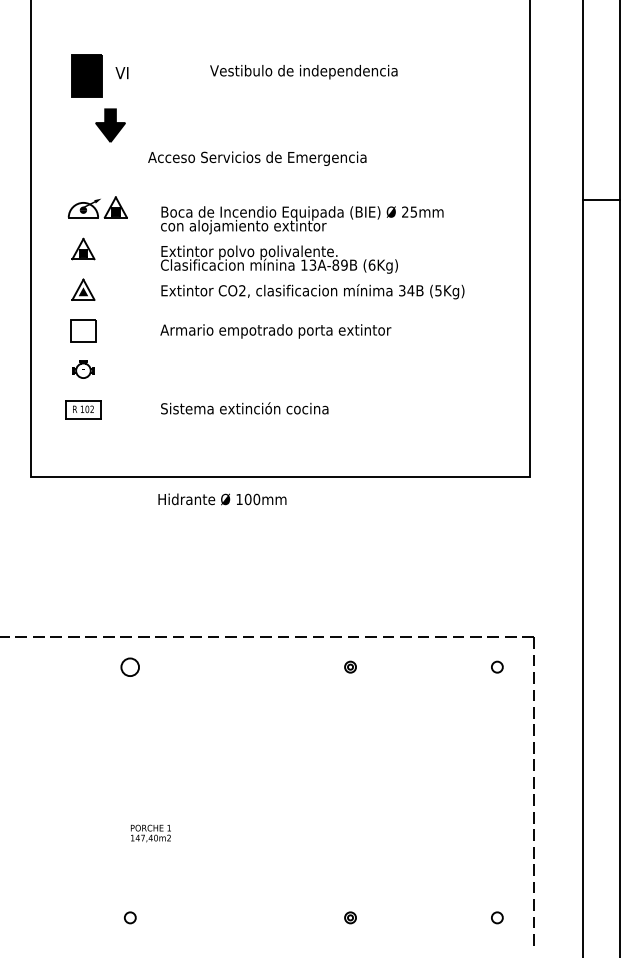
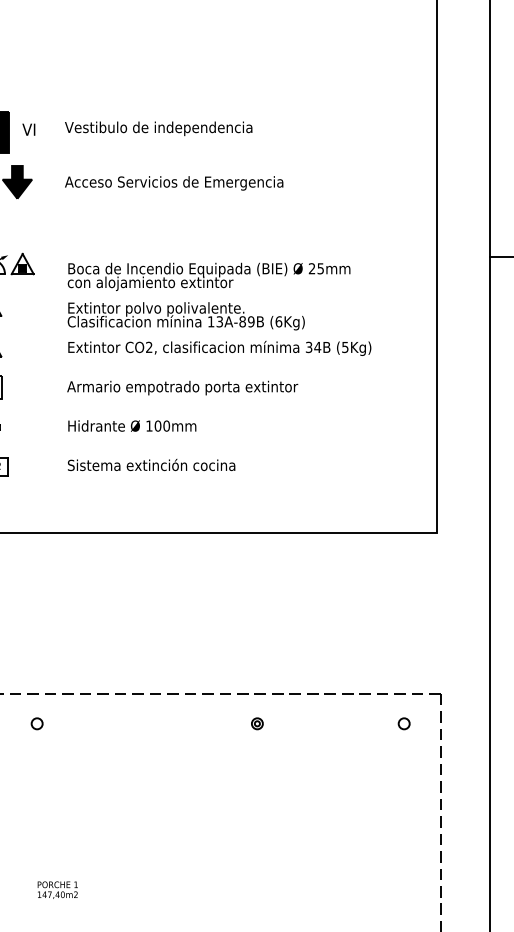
text: (303, 72) -> (158, 129), moved
text: (257, 158) -> (174, 183), moved
text: (222, 499) -> (132, 426), moved
circle: (130, 666) -> (37, 723), size x0.62

